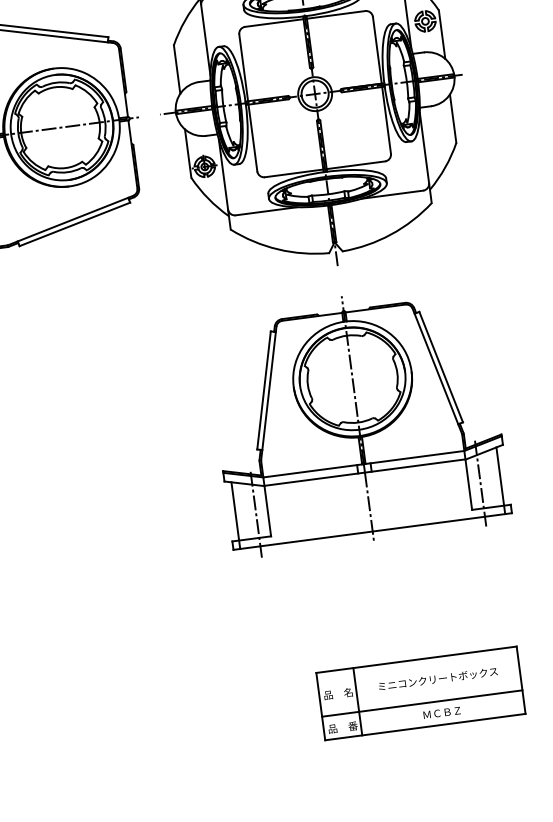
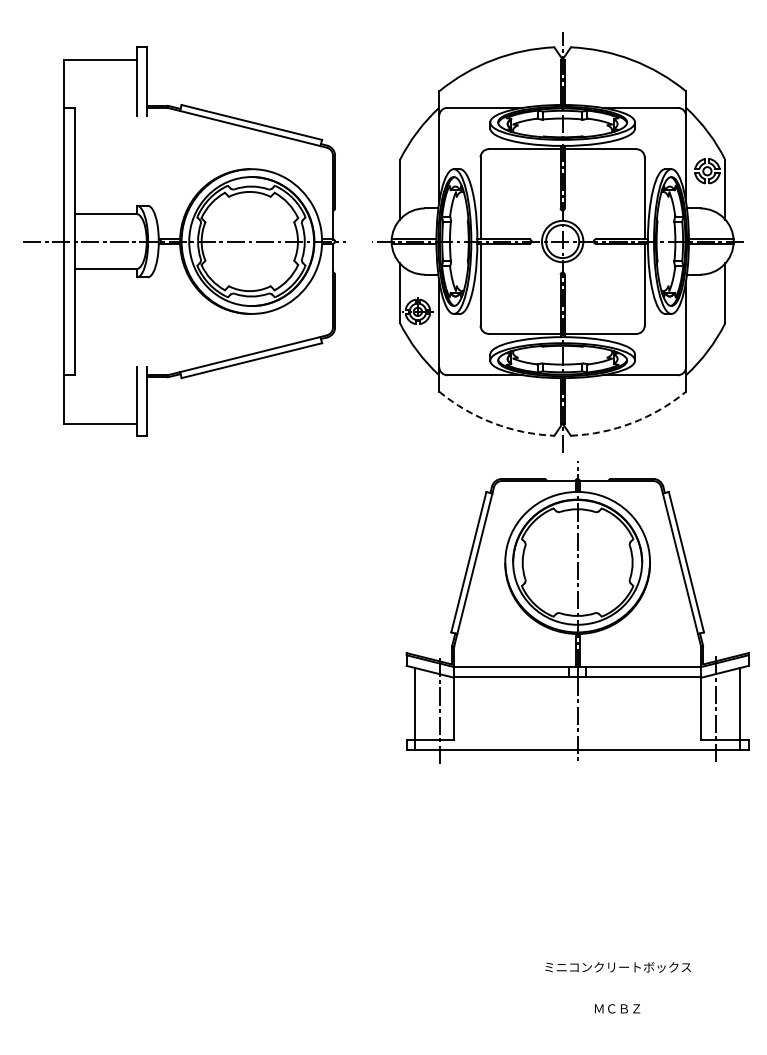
arc: (391, 234) -> (632, 423), solid -> dashed
arc: (278, 249) -> (493, 423), solid -> dashed
part: (357, 419) -> (577, 612), moved
part: (420, 693) -> (594, 981), removed

